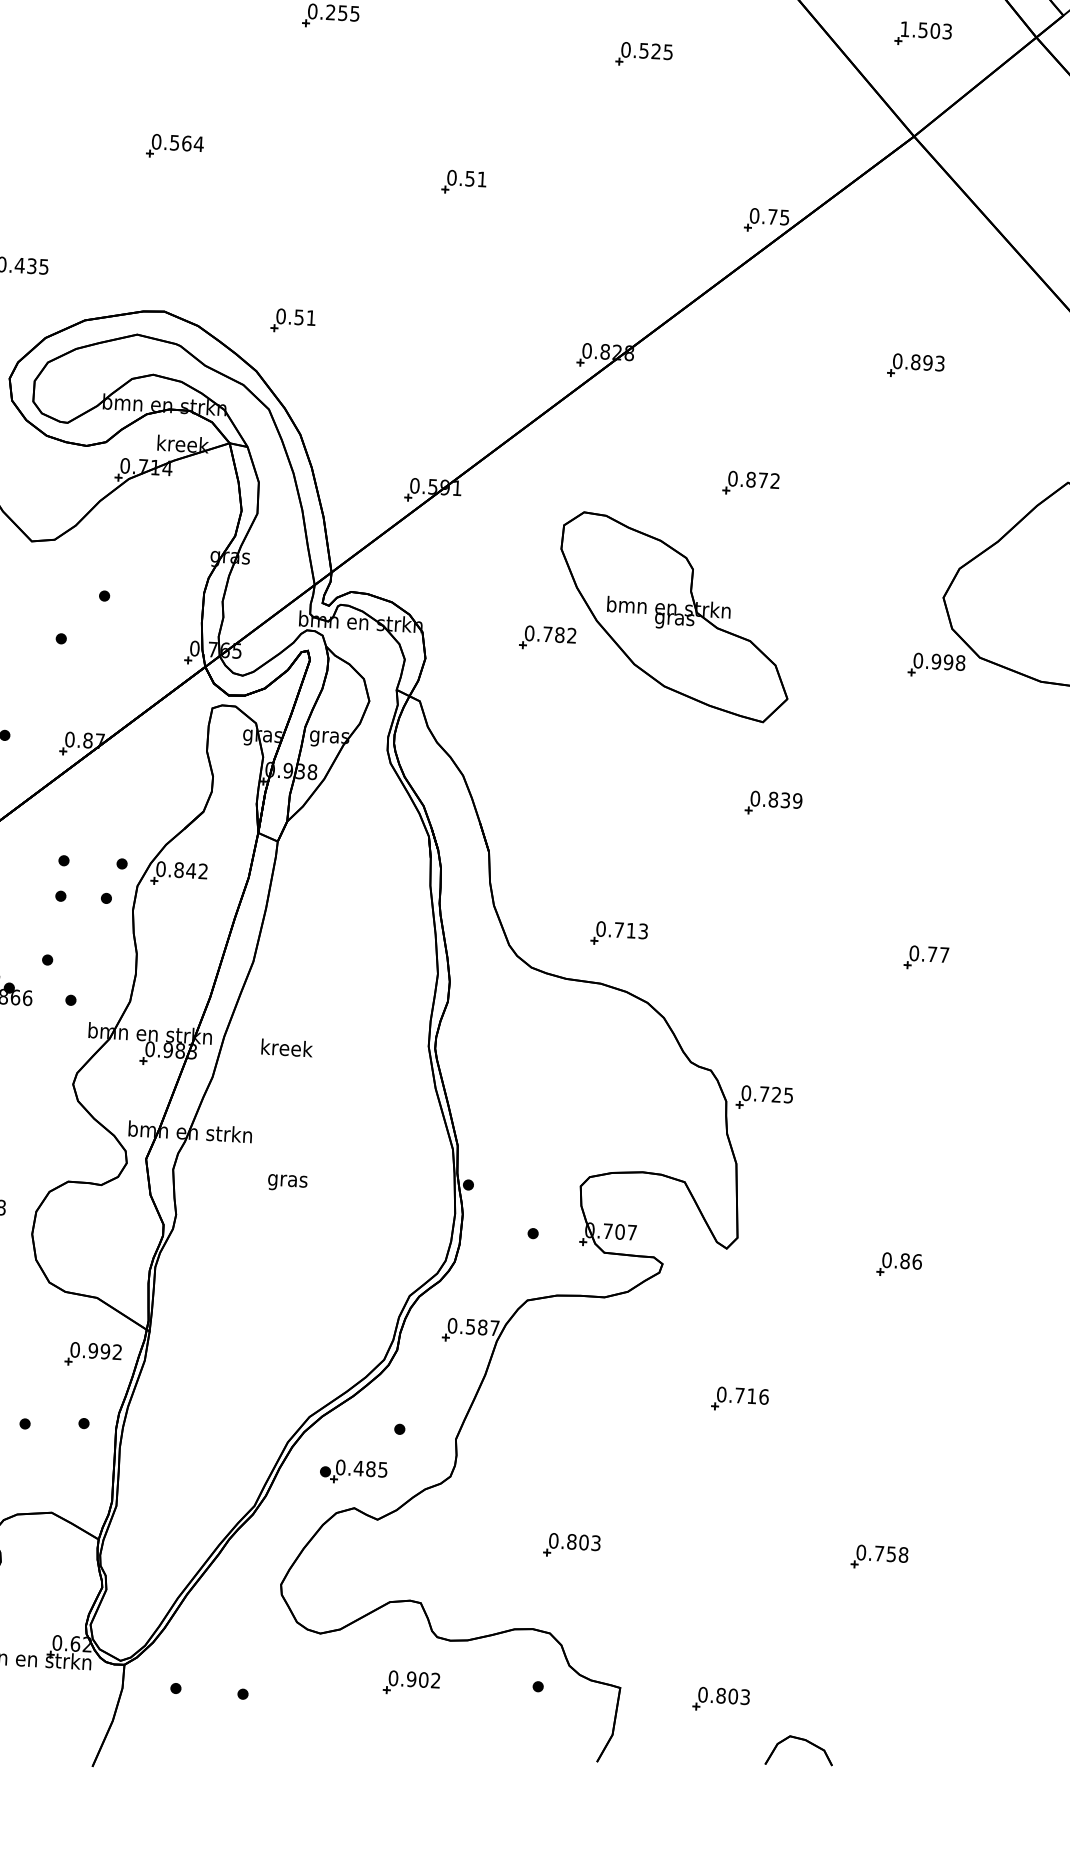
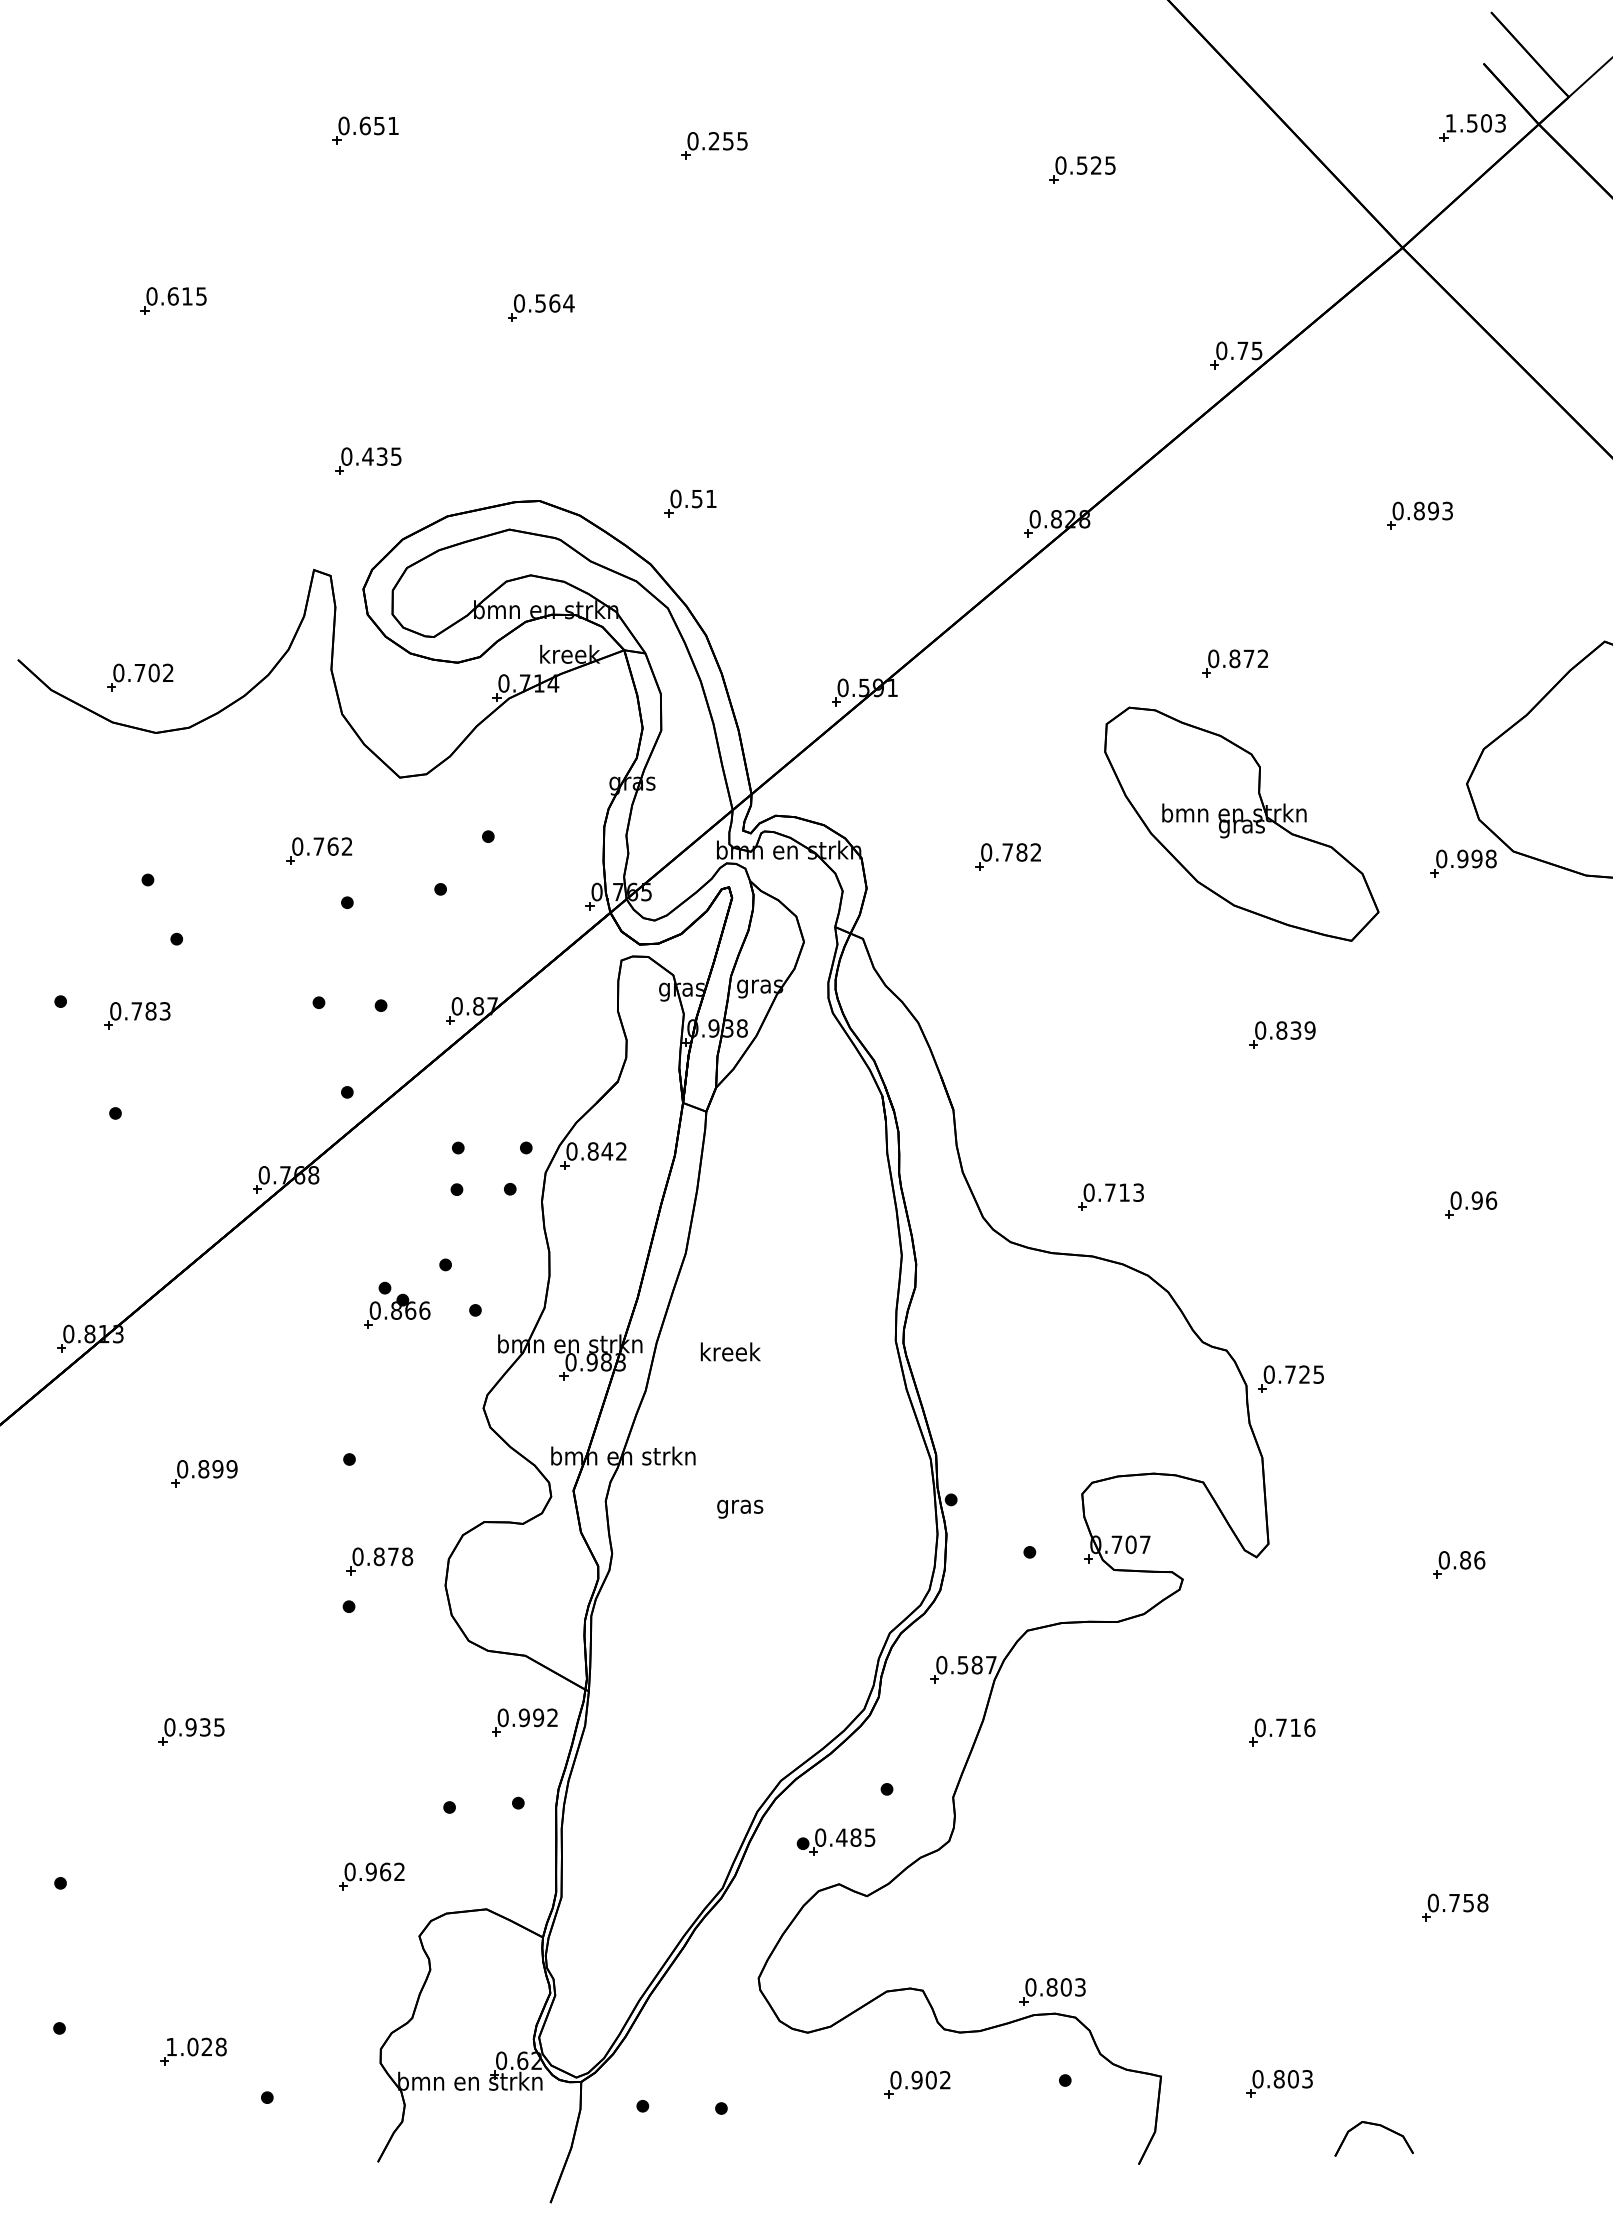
part: (923, 33) -> (1472, 127), moved
part: (463, 182) -> (880, 330), removed
part: (674, 616) -> (1241, 823), moved
text: (938, 954) -> (1484, 1200), 0.77 -> 0.96
part: (572, 1545) -> (1052, 1991), moved

